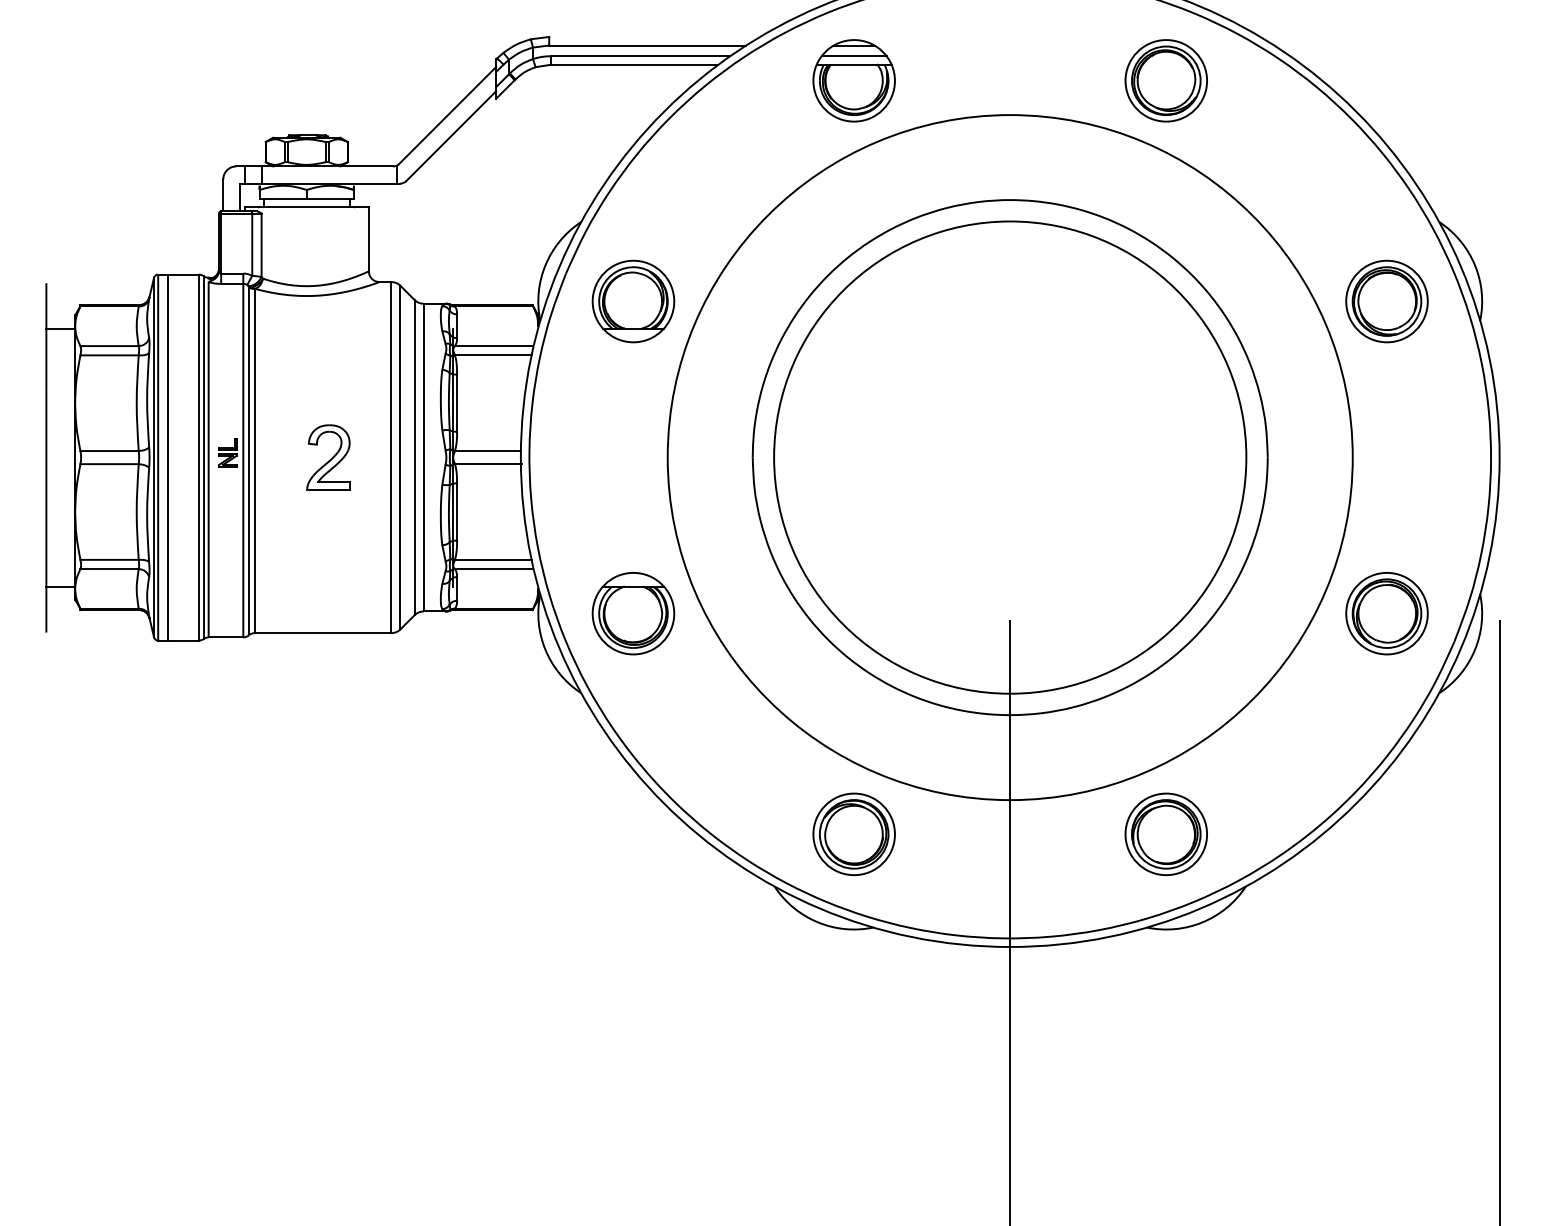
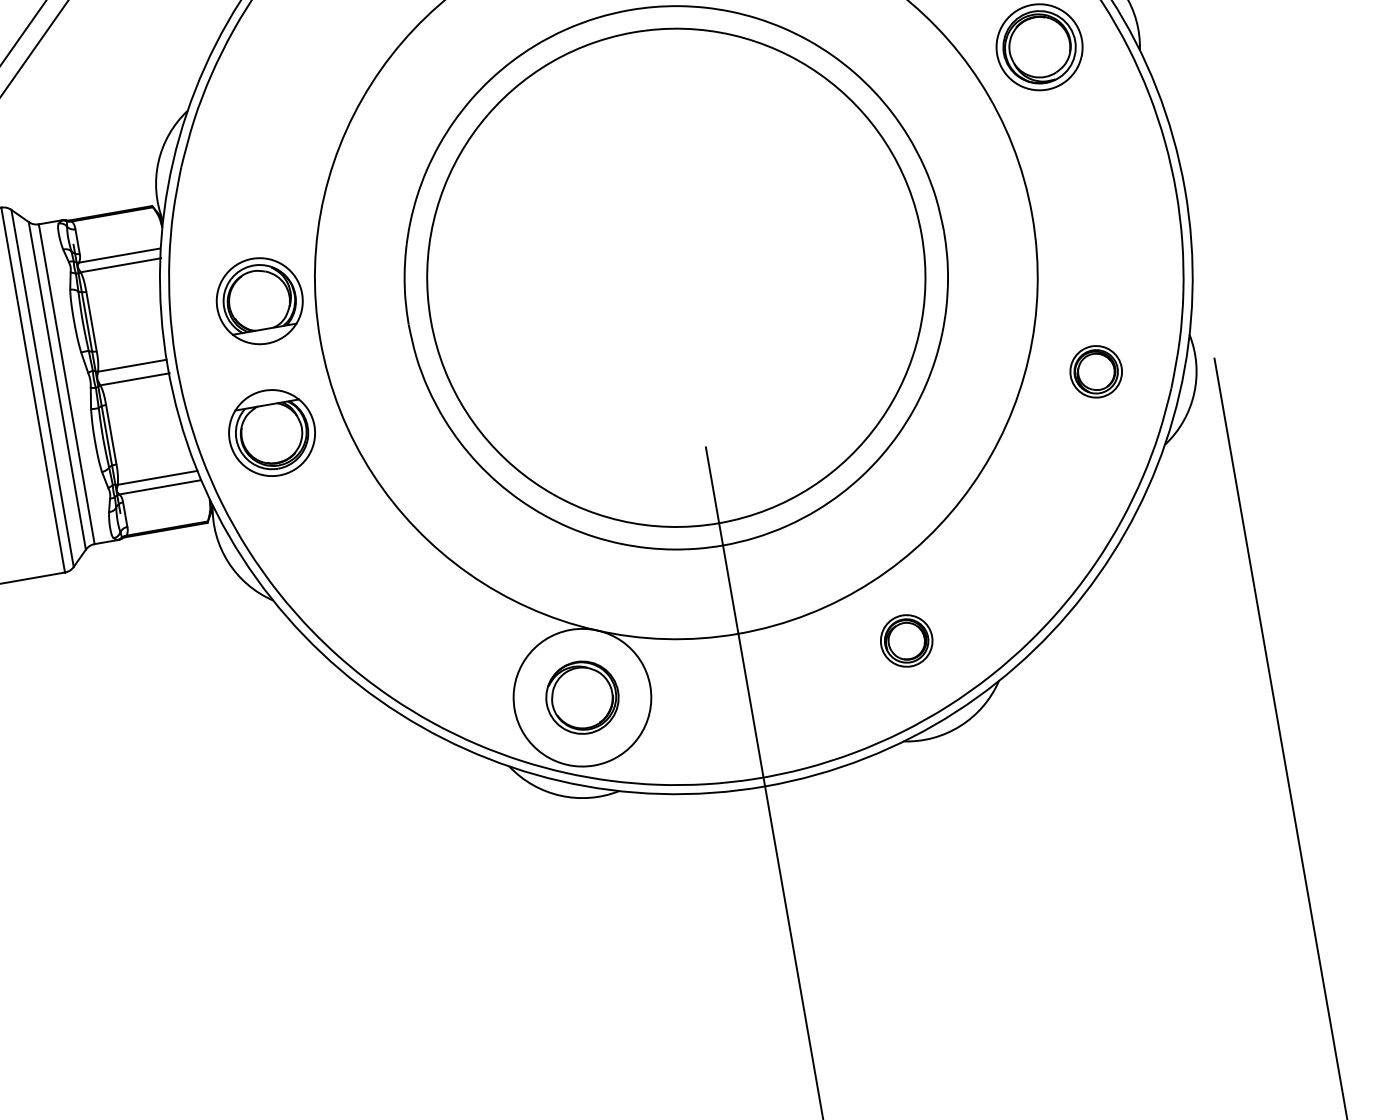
part: (633, 301) -> (259, 301), moved
part: (633, 613) -> (272, 432), moved
part: (1386, 613) -> (1095, 371), size x0.6
part: (1165, 833) -> (905, 640), size x0.6
circle: (853, 834) -> (581, 697), size x1.6

